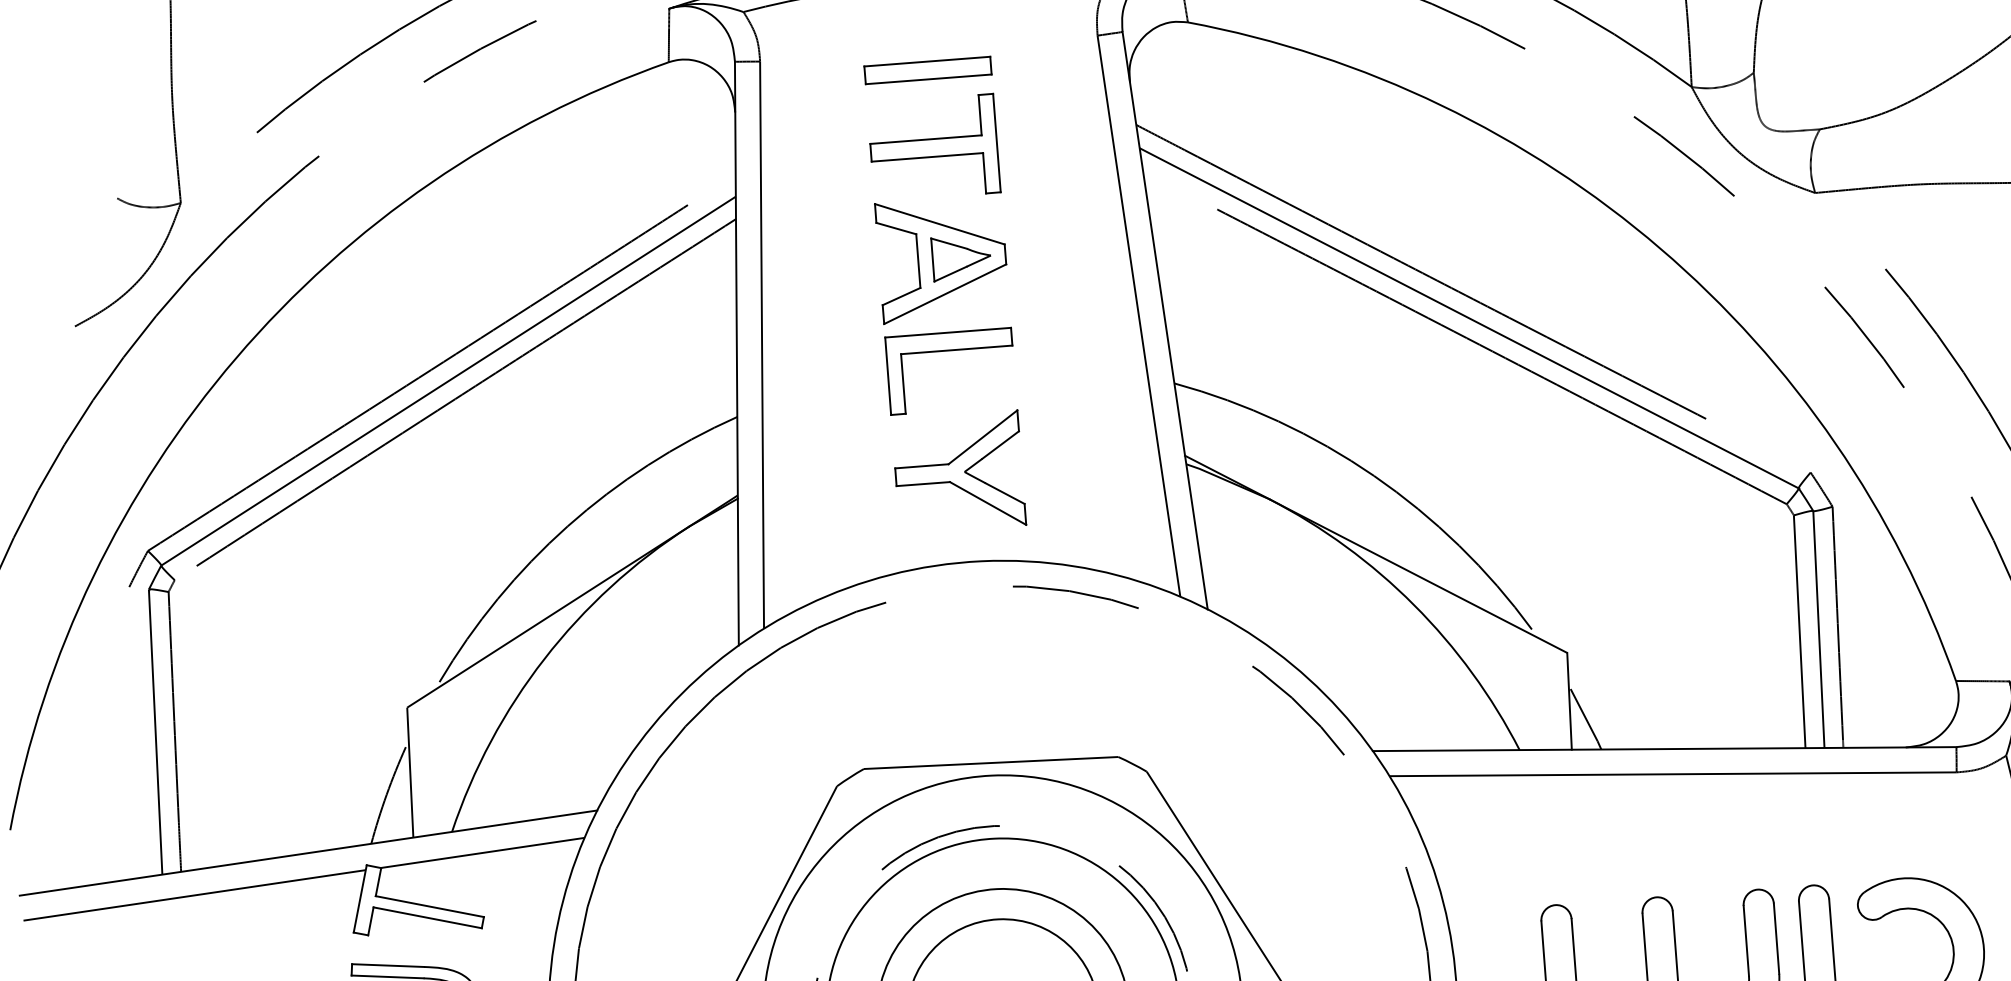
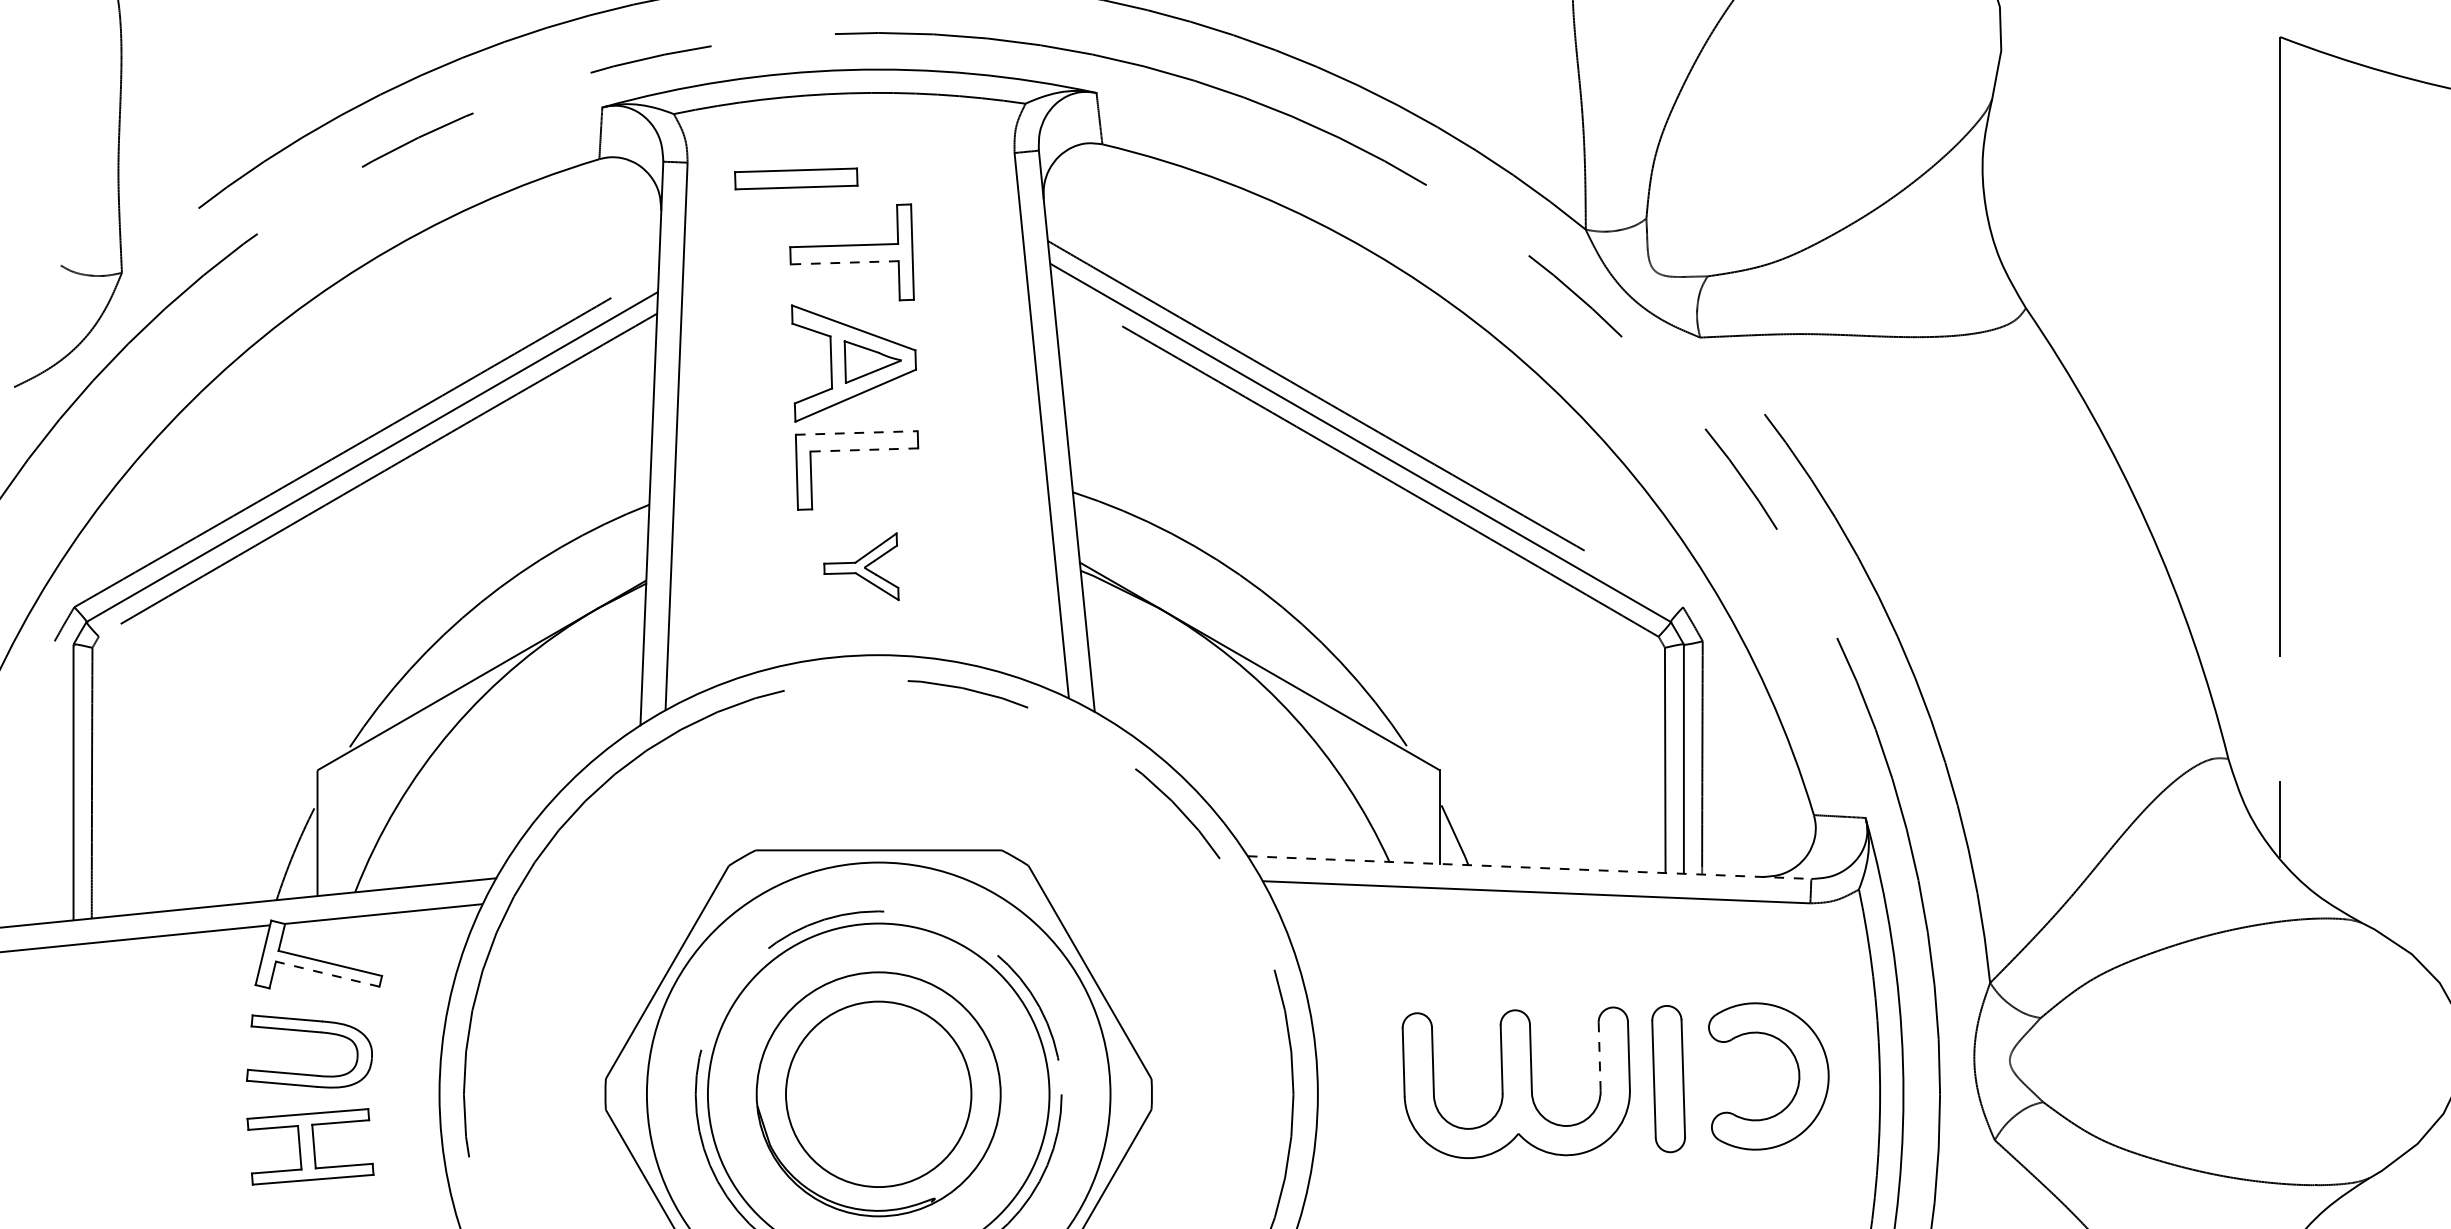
part: (928, 70) -> (796, 178), moved
line: (927, 157) -> (844, 262), solid -> dashed
line: (947, 332) -> (856, 432), solid -> dashed
line: (956, 349) -> (864, 449), solid -> dashed
part: (959, 470) -> (861, 566), size x0.6
line: (1665, 748) -> (1530, 867), solid -> dashed
line: (427, 918) -> (327, 974), solid -> dashed
line: (1746, 941) -> (1599, 1057), solid -> dashed

